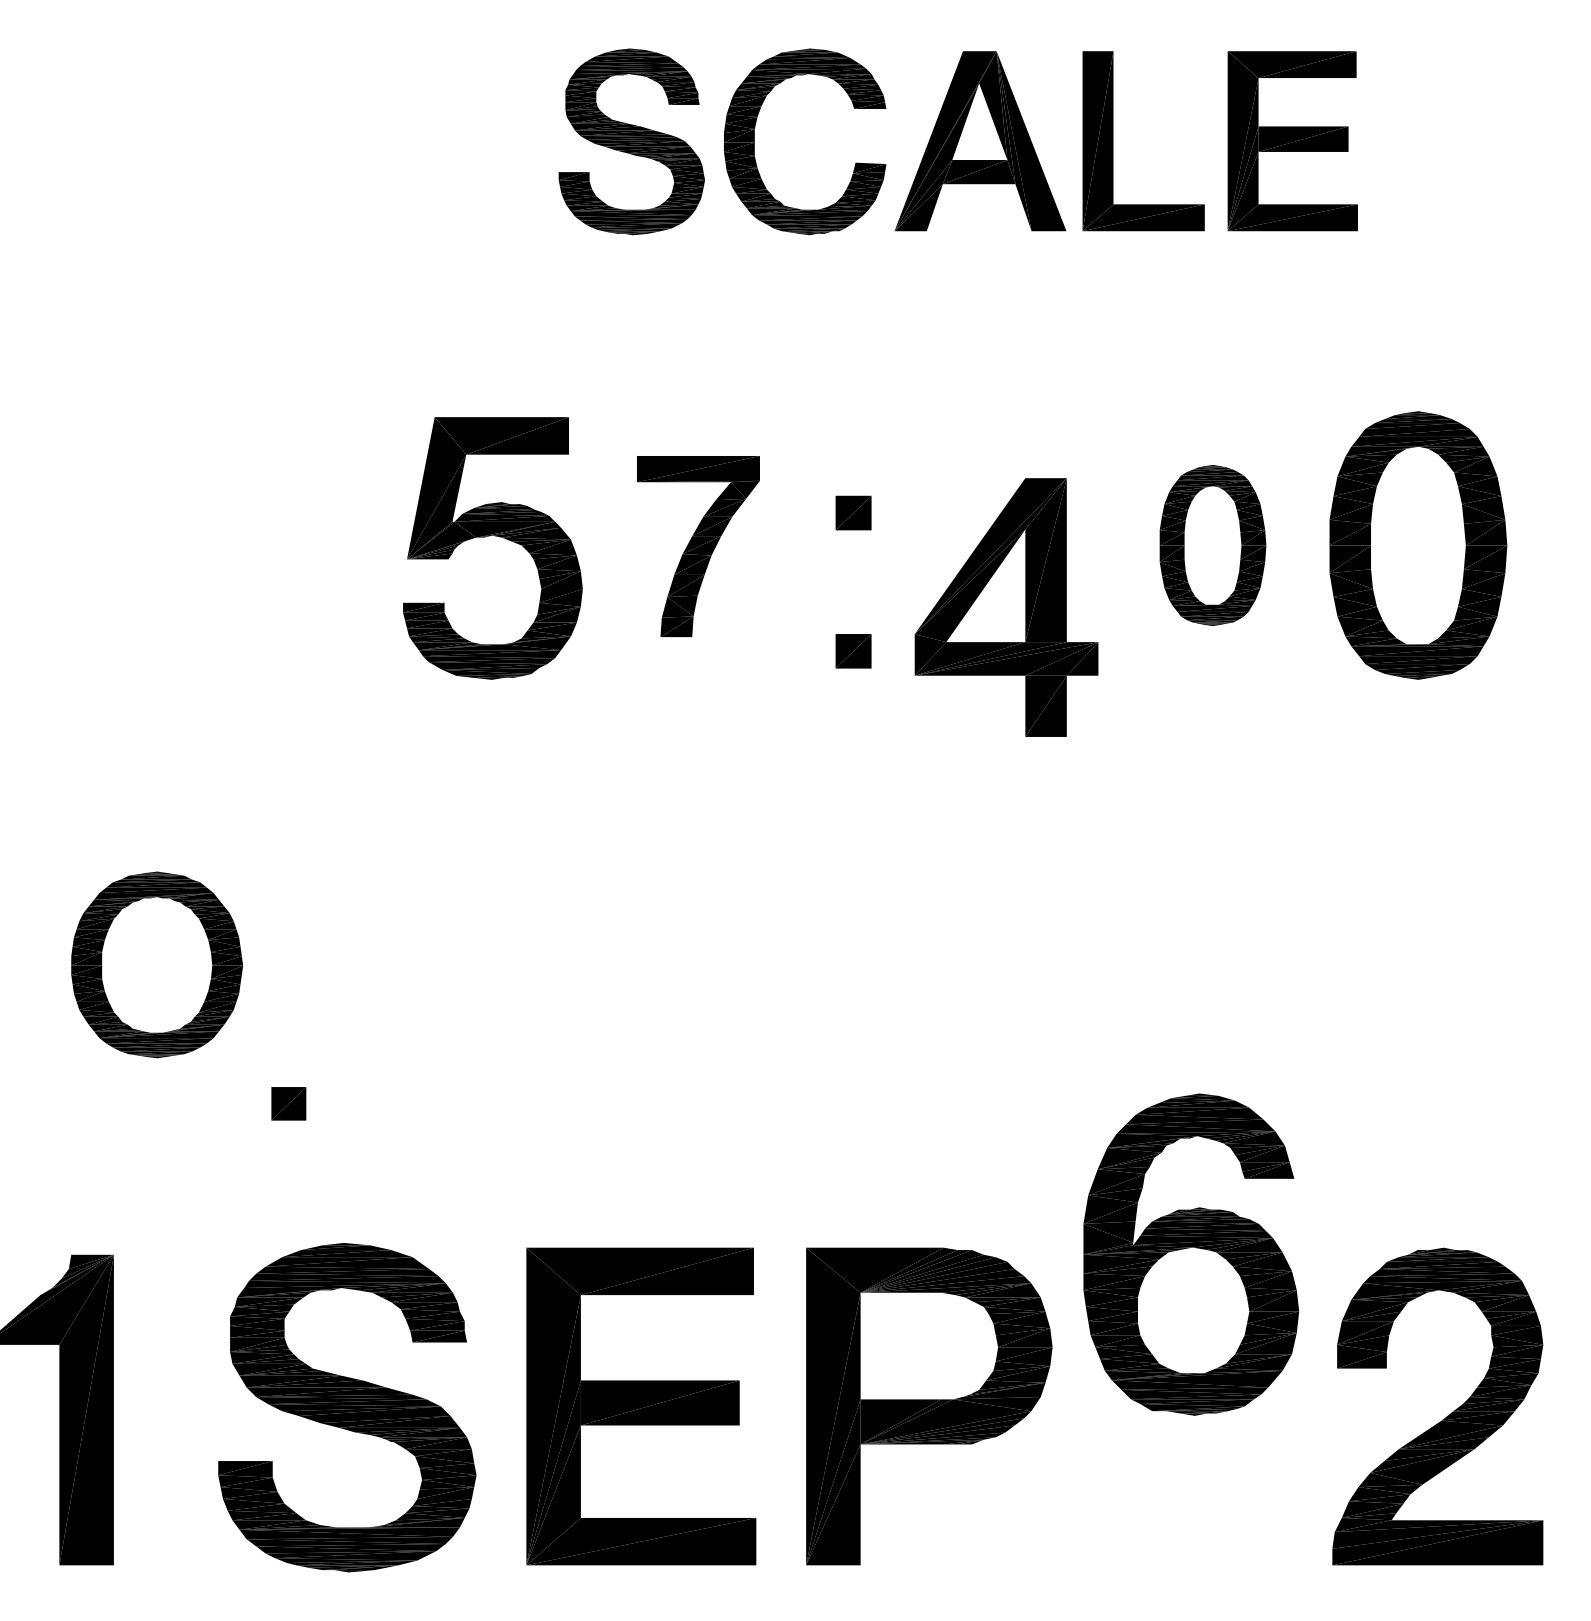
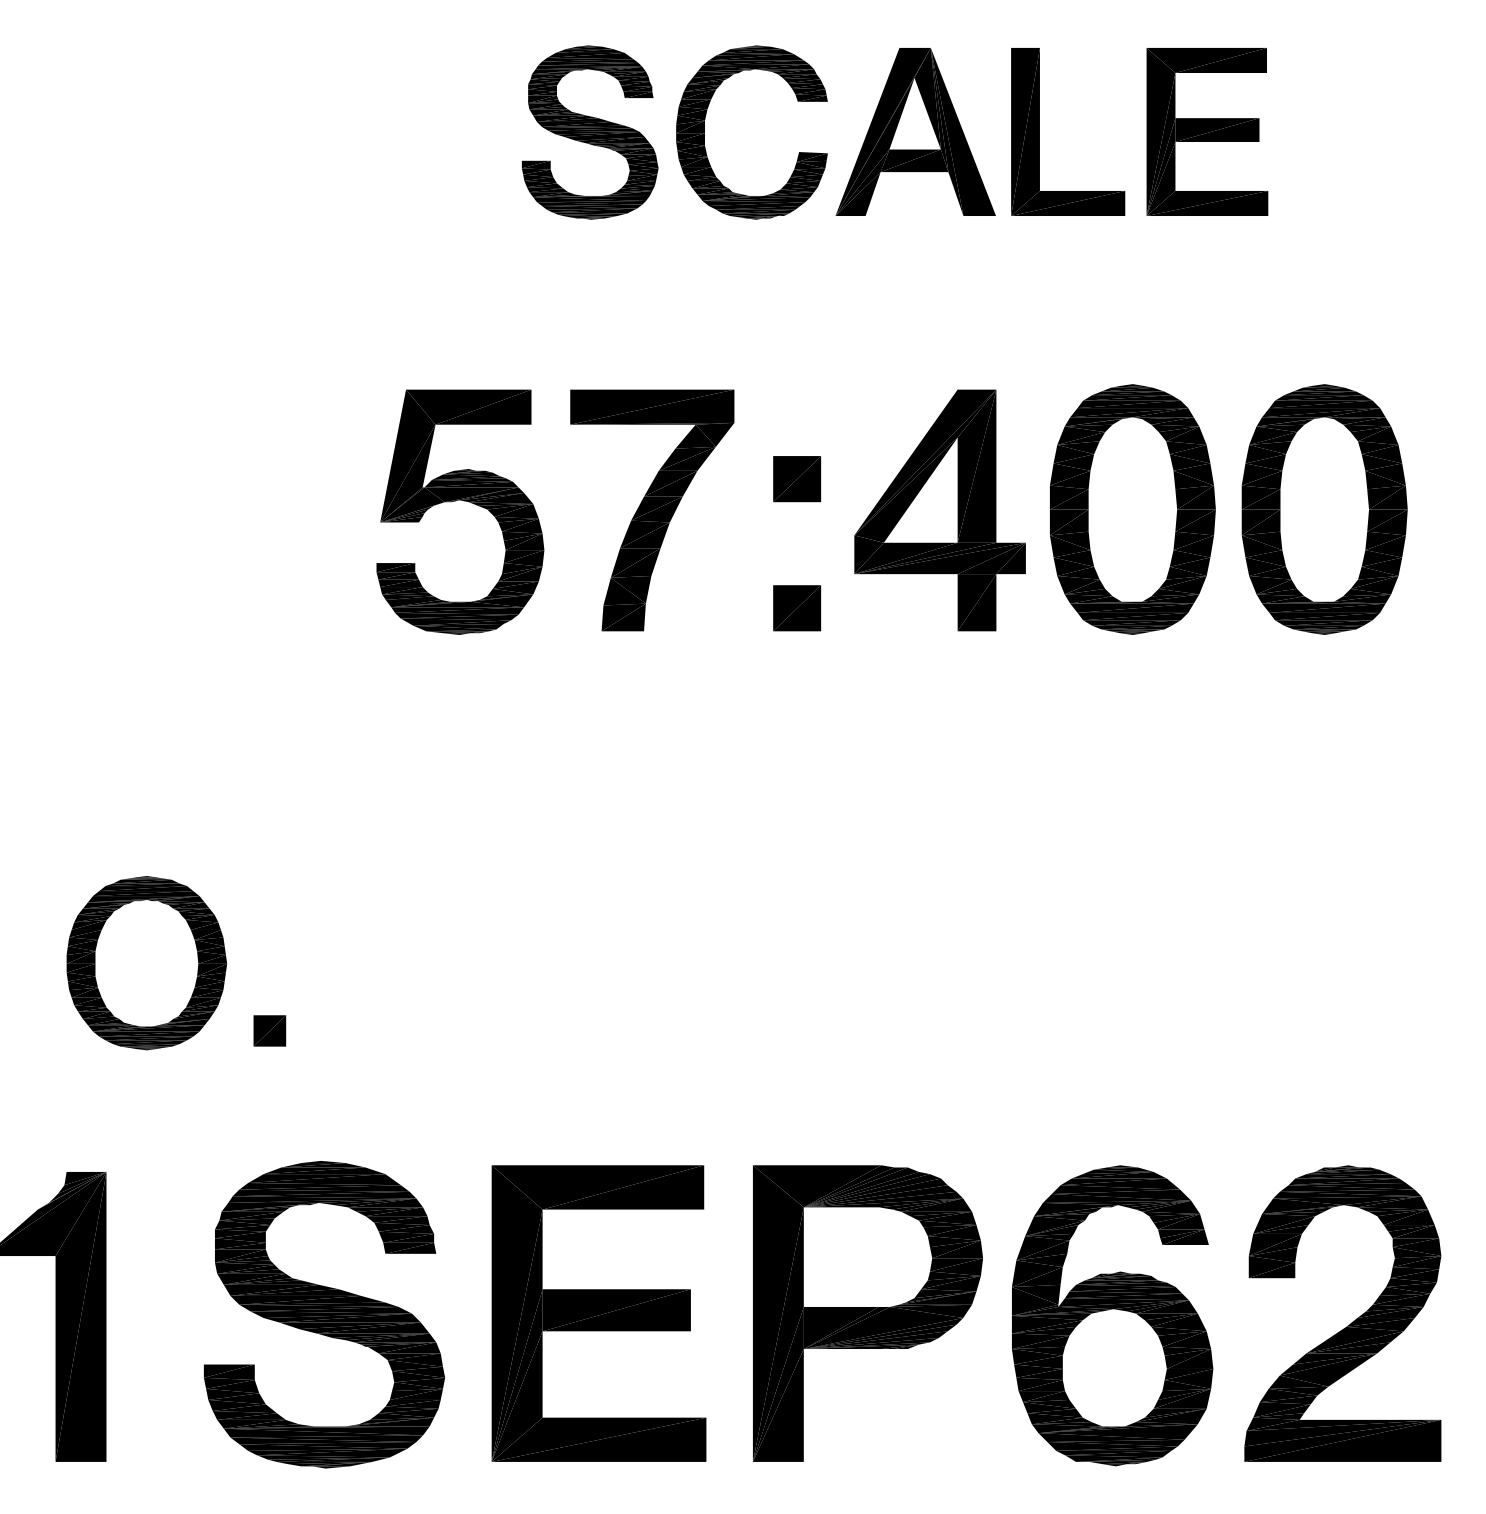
part: (853, 513) -> (797, 479), size x1.43
part: (1212, 545) -> (1132, 509), size x1.67
part: (698, 546) -> (652, 510), size x1.43
part: (1005, 607) -> (939, 510), moved
part: (853, 651) -> (797, 608), size x1.43
part: (156, 965) -> (146, 963), moved
part: (1191, 1254) -> (1112, 1315), moved

